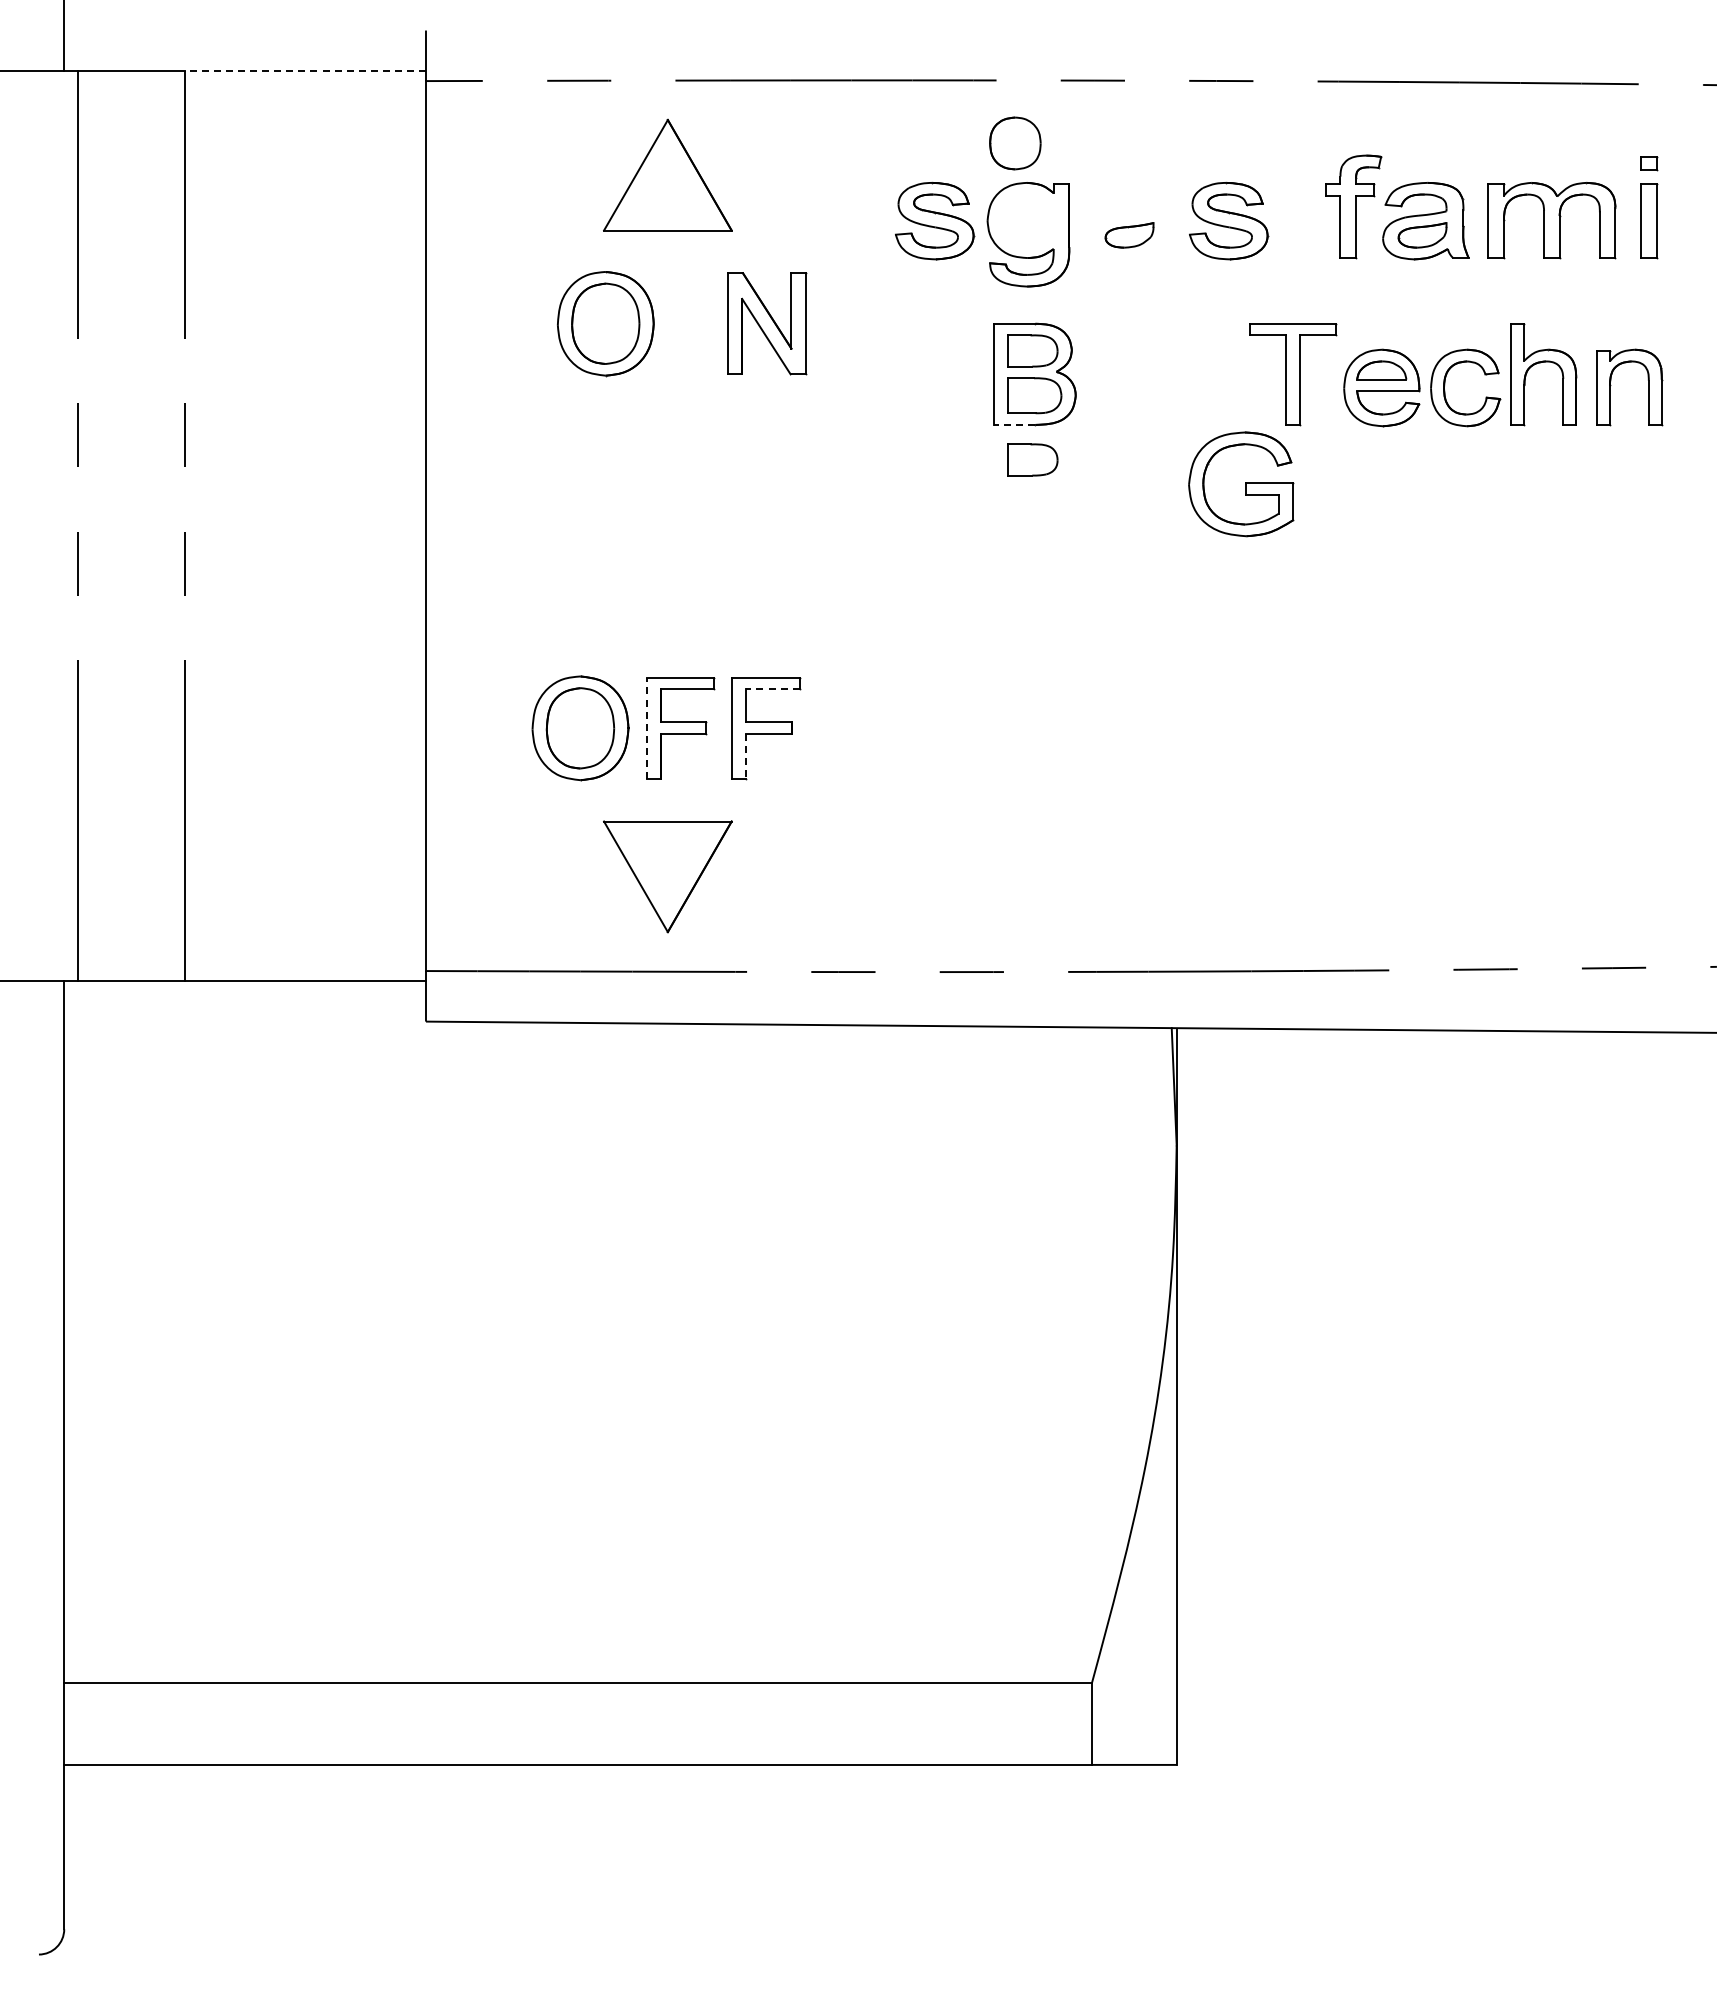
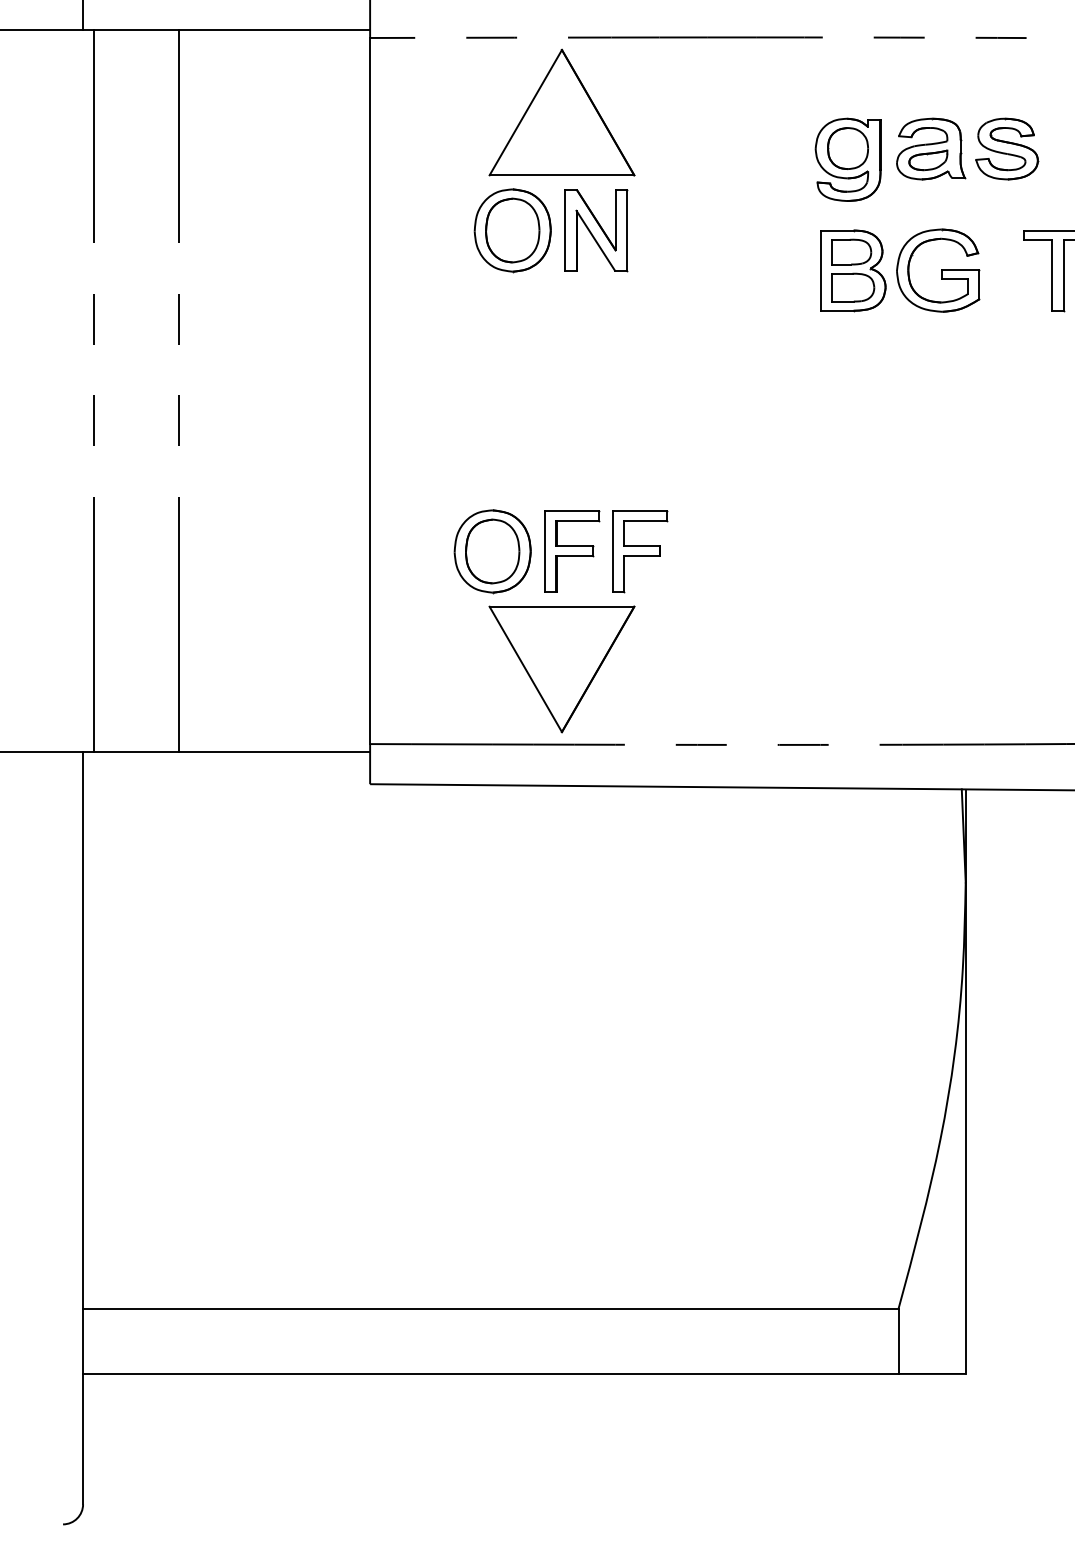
line: (305, 70) -> (274, 29), dashed -> solid
part: (1015, 143) -> (848, 148), moved
part: (667, 175) -> (561, 112), size x1.43
part: (935, 221) -> (774, 149), removed
part: (1133, 221) -> (931, 149), added
part: (767, 323) -> (596, 230), moved
line: (1014, 424) -> (837, 310), dashed -> solid
part: (1032, 459) -> (851, 338), removed
part: (1241, 484) -> (938, 270), moved
line: (773, 689) -> (645, 520), dashed -> solid
line: (646, 728) -> (545, 551), dashed -> solid
line: (746, 756) -> (624, 573), dashed -> solid
part: (667, 876) -> (561, 669), size x1.43

